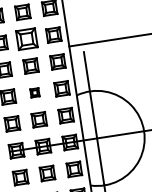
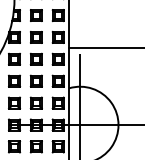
part: (27, 39) -> (36, 37), size x0.71
part: (33, 92) -> (35, 80), size x1.67

